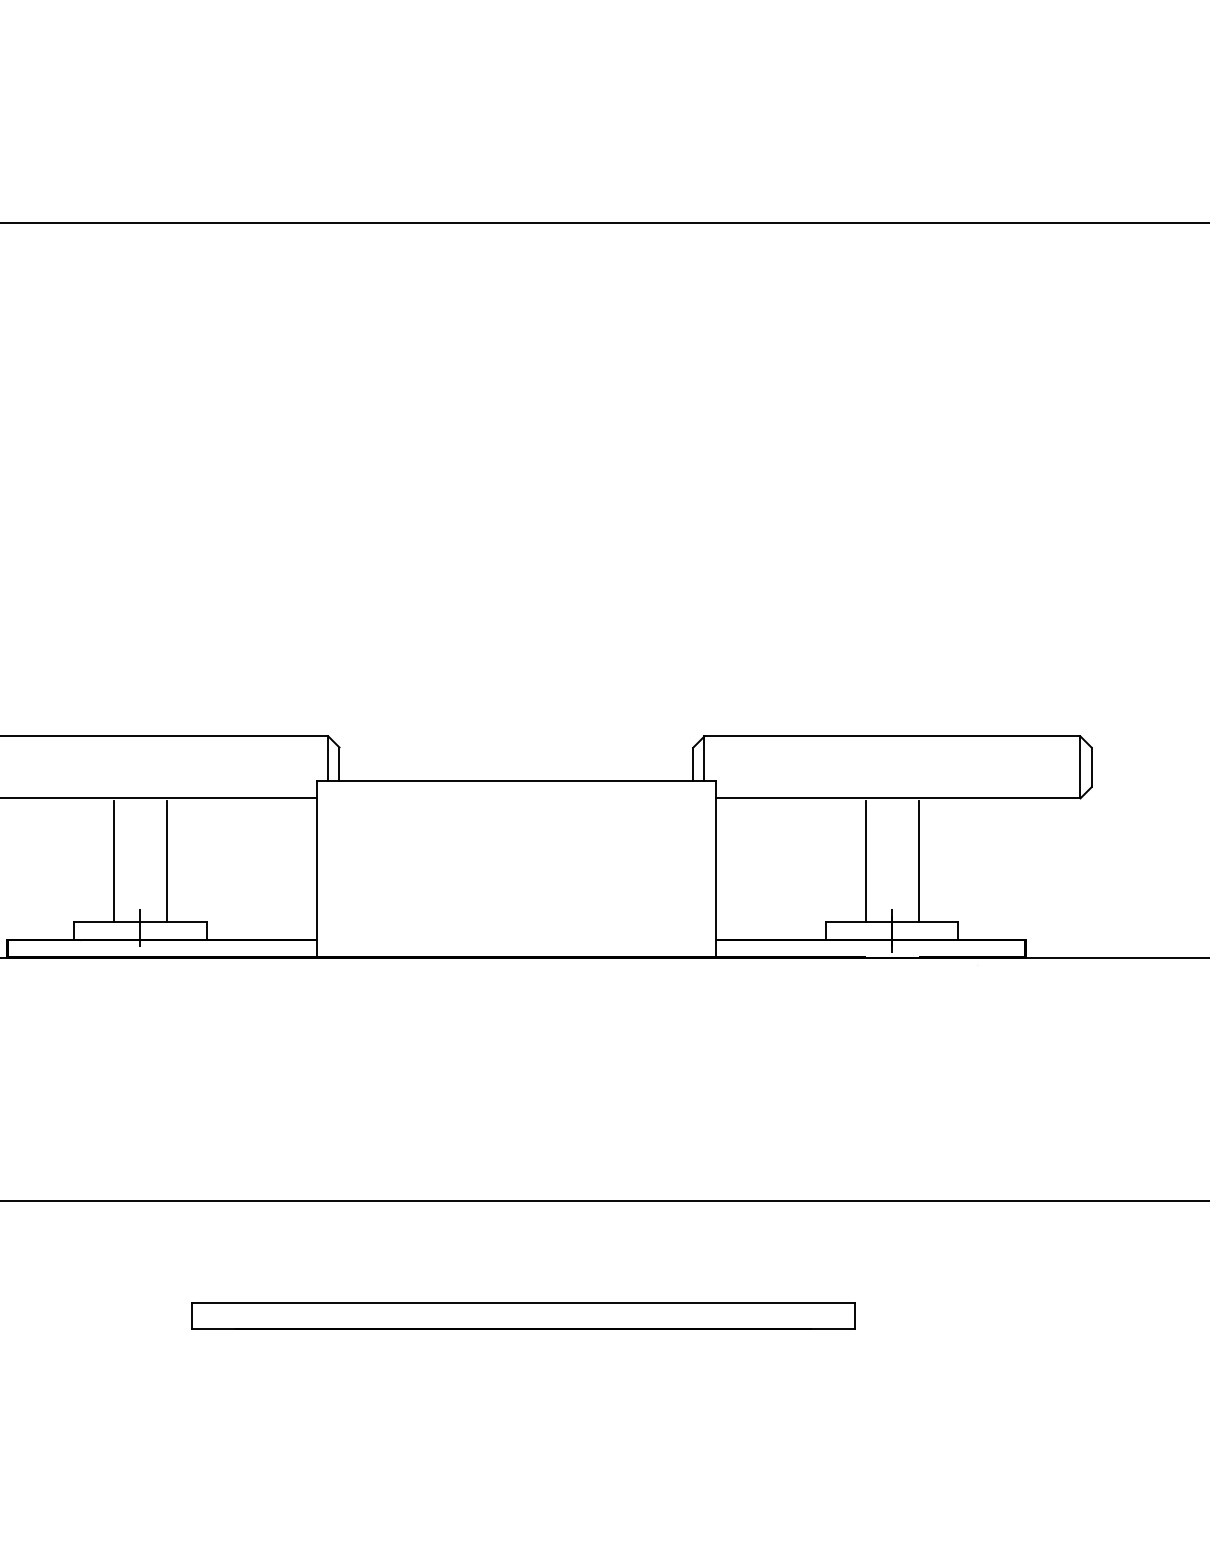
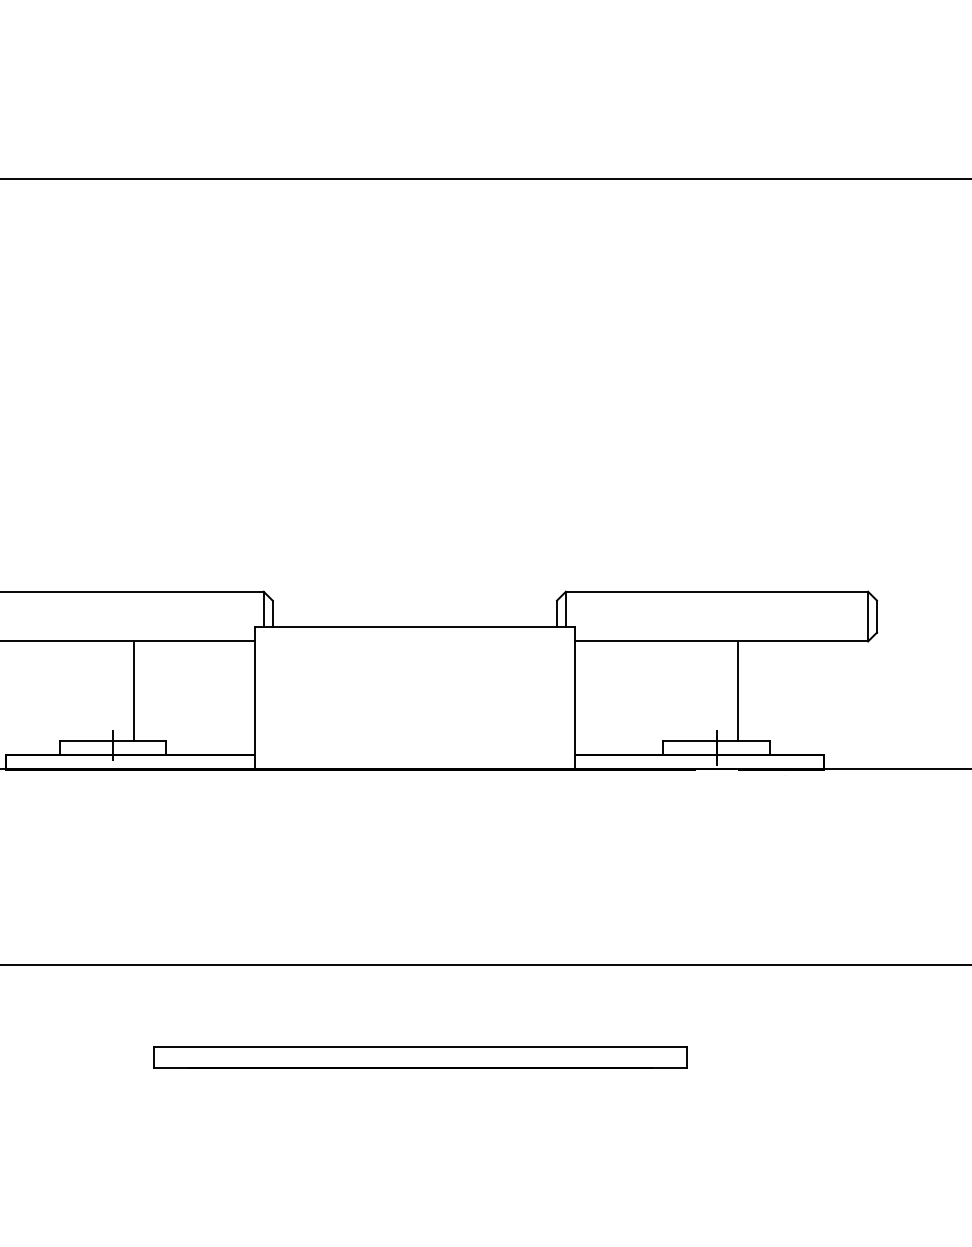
line: (113, 861) -> (91, 692), removed
line: (865, 861) -> (695, 692), removed

